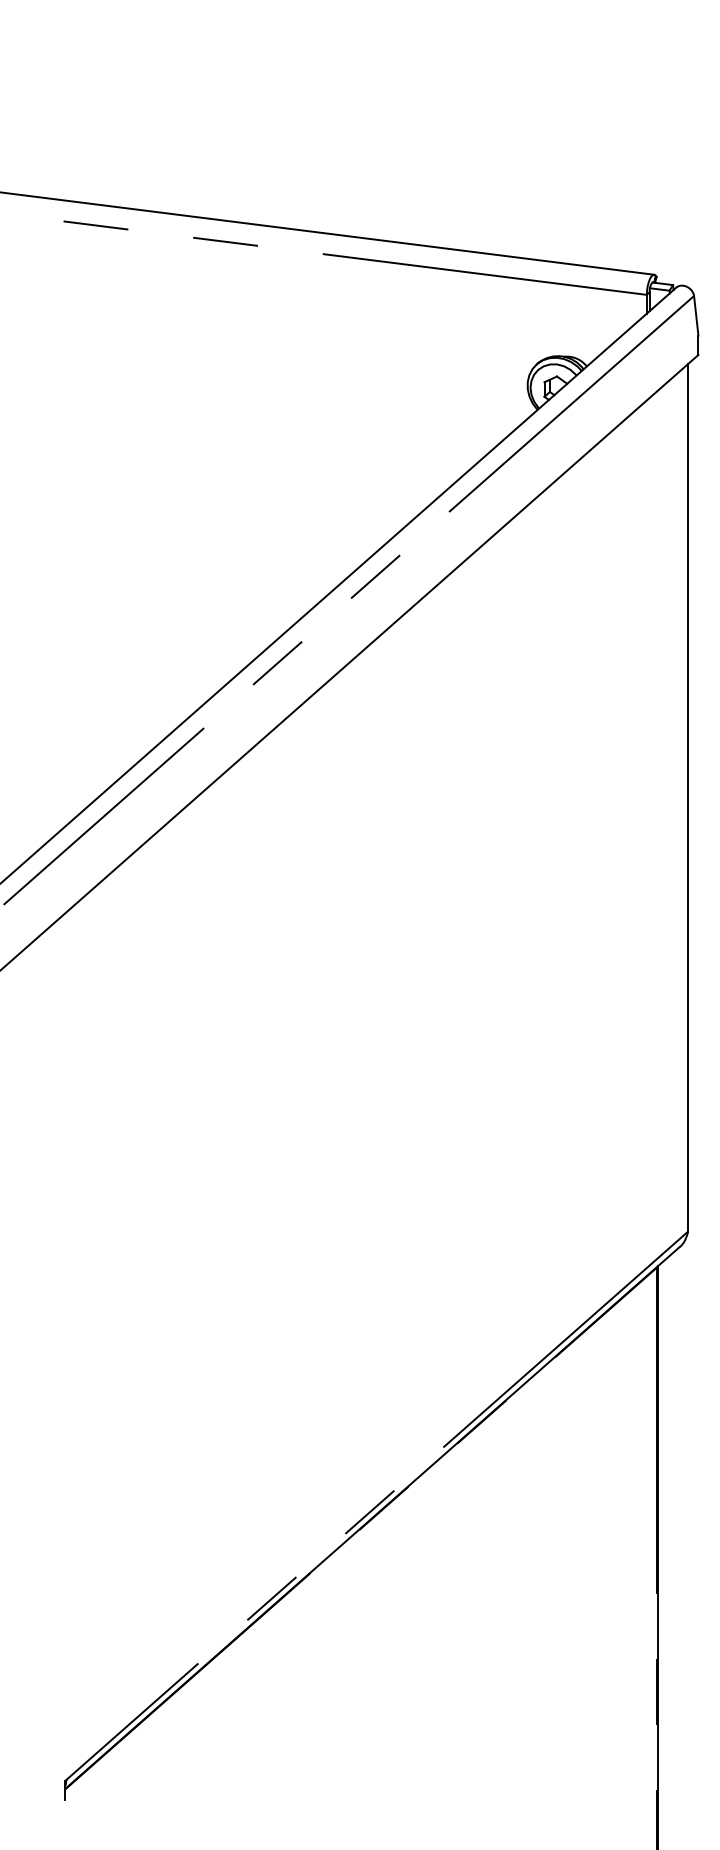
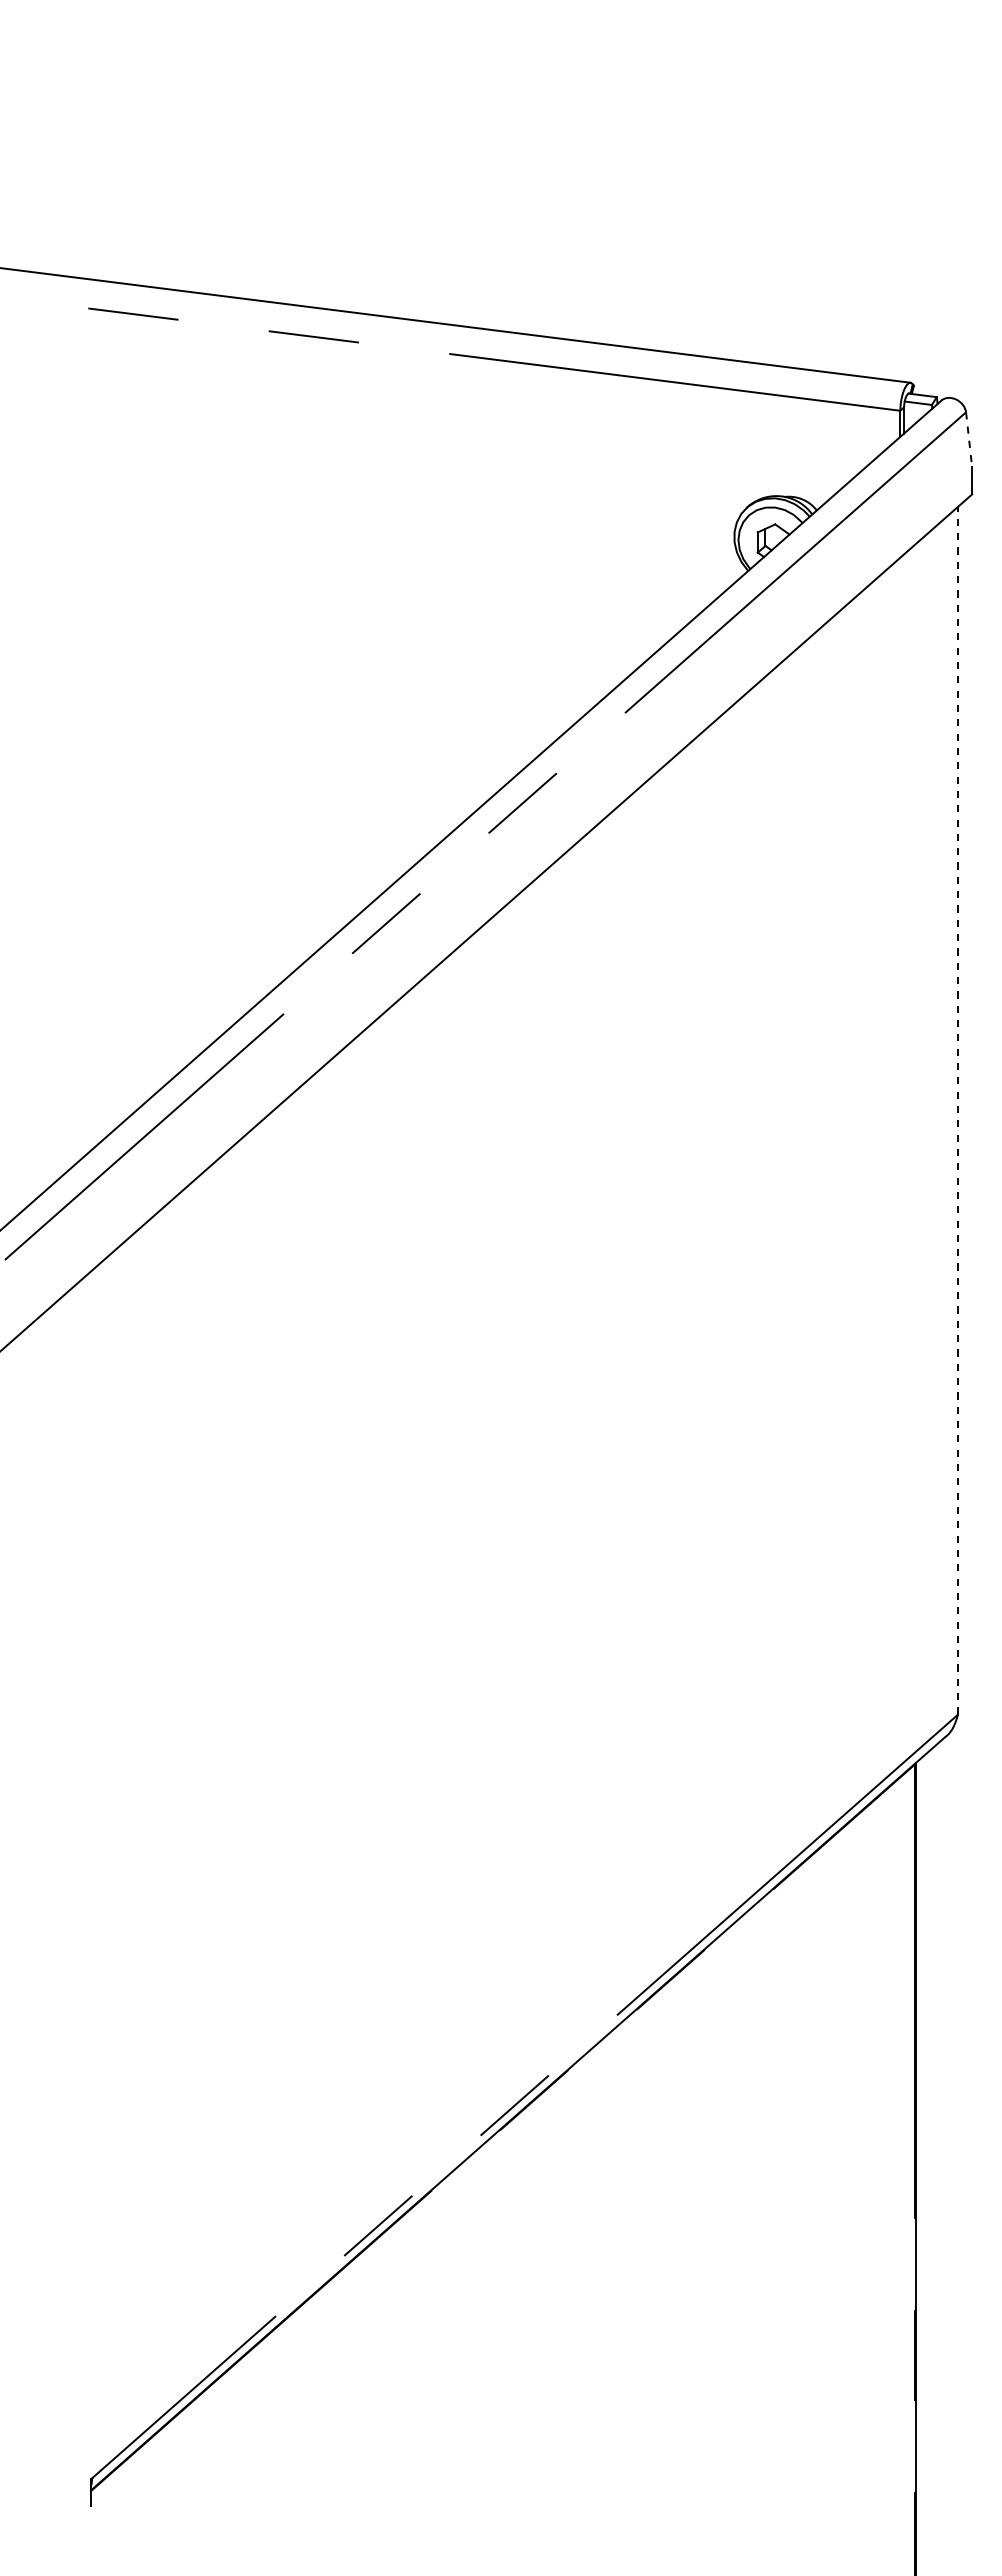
line: (696, 315) -> (969, 439), solid -> dashed
line: (688, 797) -> (958, 1110), solid -> dashed

